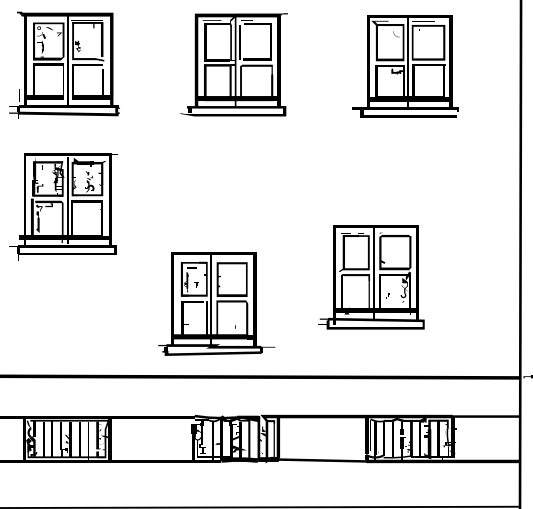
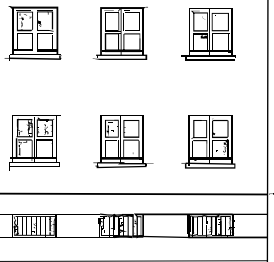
part: (67, 206) -> (34, 142), moved
part: (372, 276) -> (208, 141), moved
part: (216, 304) -> (123, 141), moved

